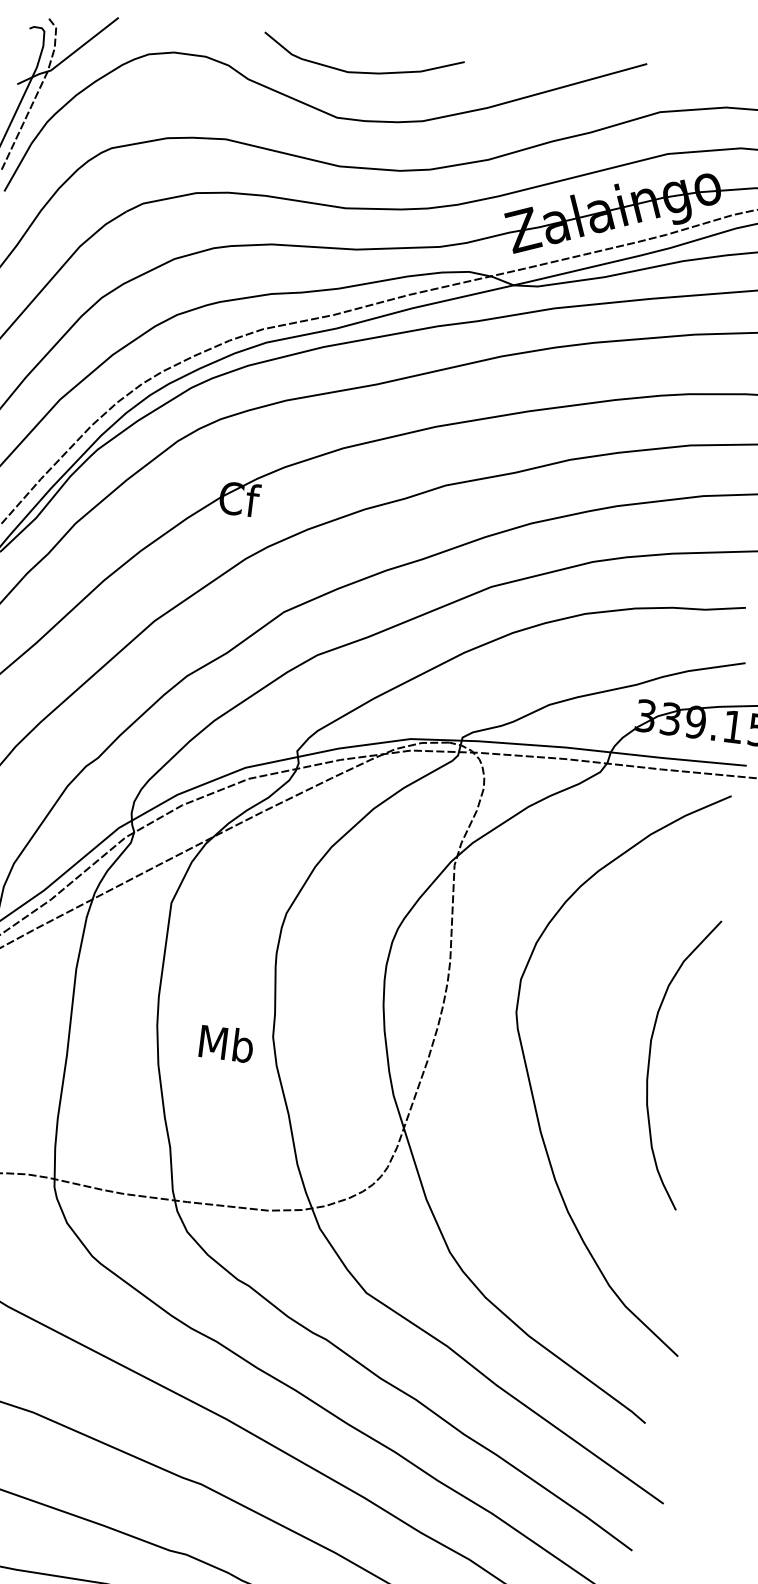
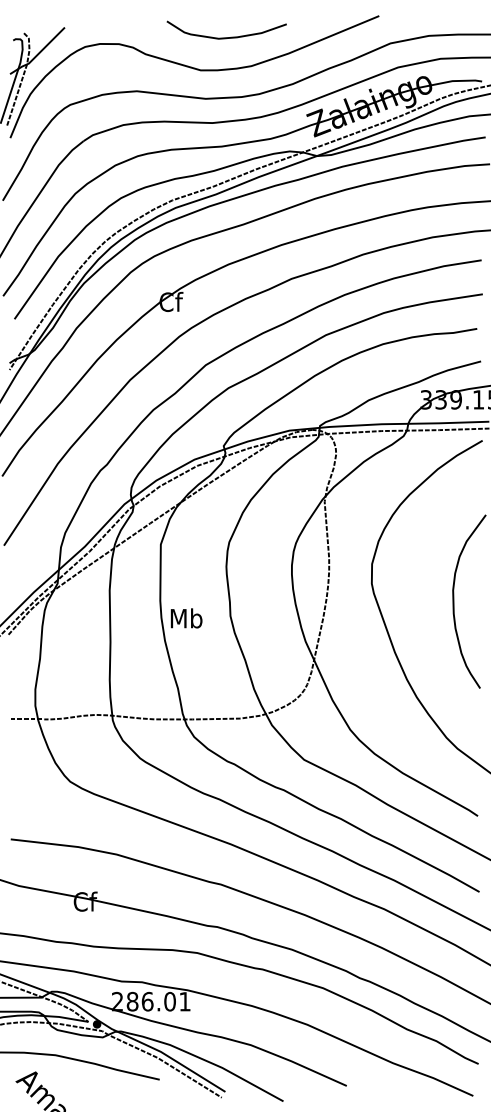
curve: (361, 71) -> (226, 37), moved
text: (226, 1043) -> (186, 618), moved

